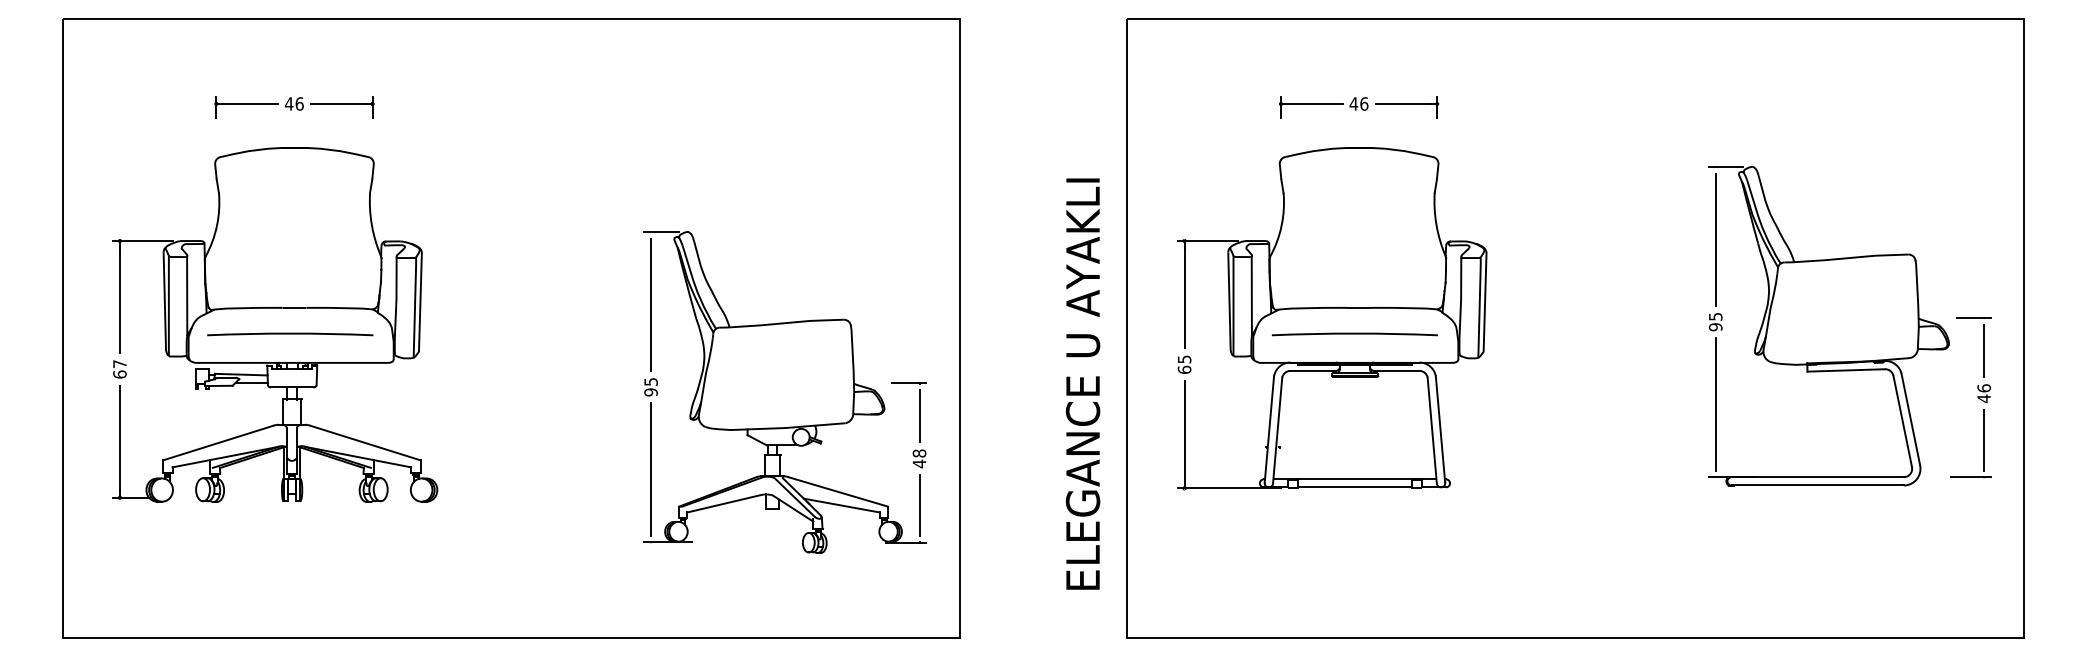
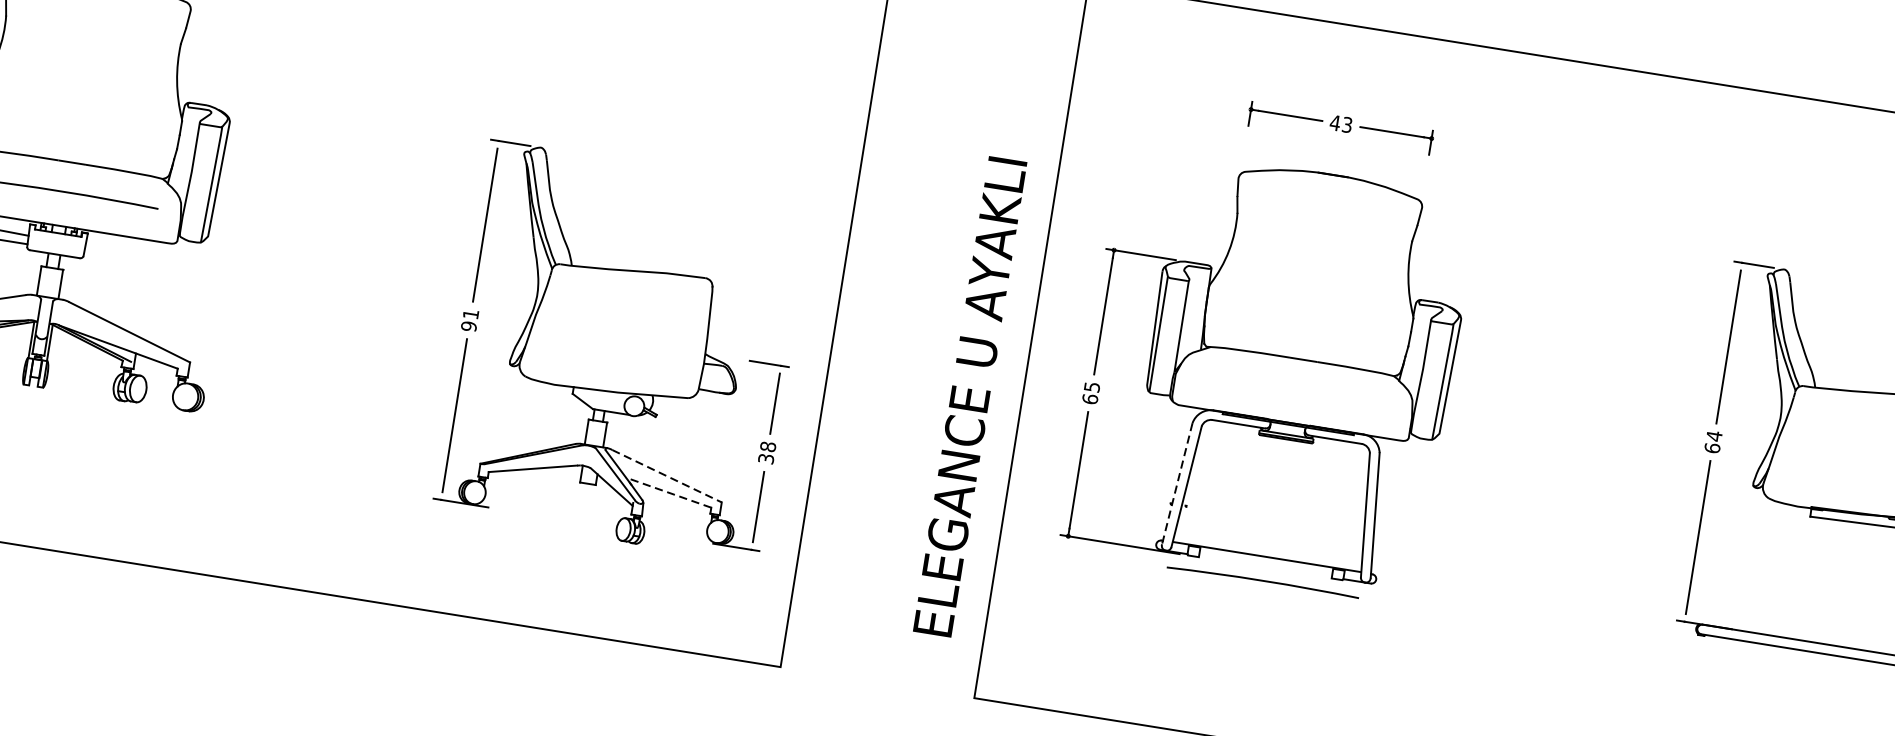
text: (1364, 103) -> (1347, 124), 46 -> 43
text: (1715, 321) -> (1713, 441), 95 -> 64
arc: (1354, 334) -> (1262, 581), moved
text: (650, 381) -> (470, 313), 95 -> 91
line: (1269, 429) -> (1177, 483), solid -> dashed
text: (919, 463) -> (766, 458), 48 -> 38
line: (1354, 487) -> (1264, 566), removed
line: (838, 491) -> (667, 475), solid -> dashed
line: (841, 505) -> (668, 492), solid -> dashed

